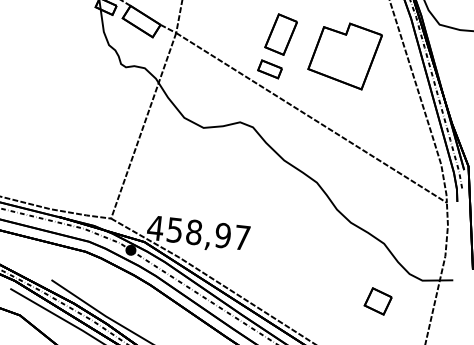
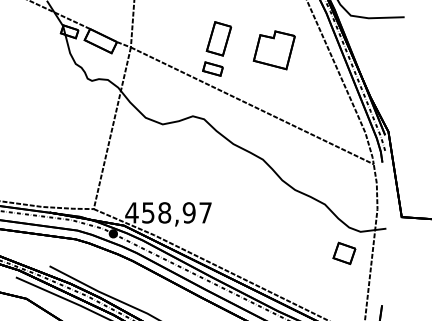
part: (344, 55) -> (274, 50), size x0.7
part: (378, 300) -> (344, 252), moved

